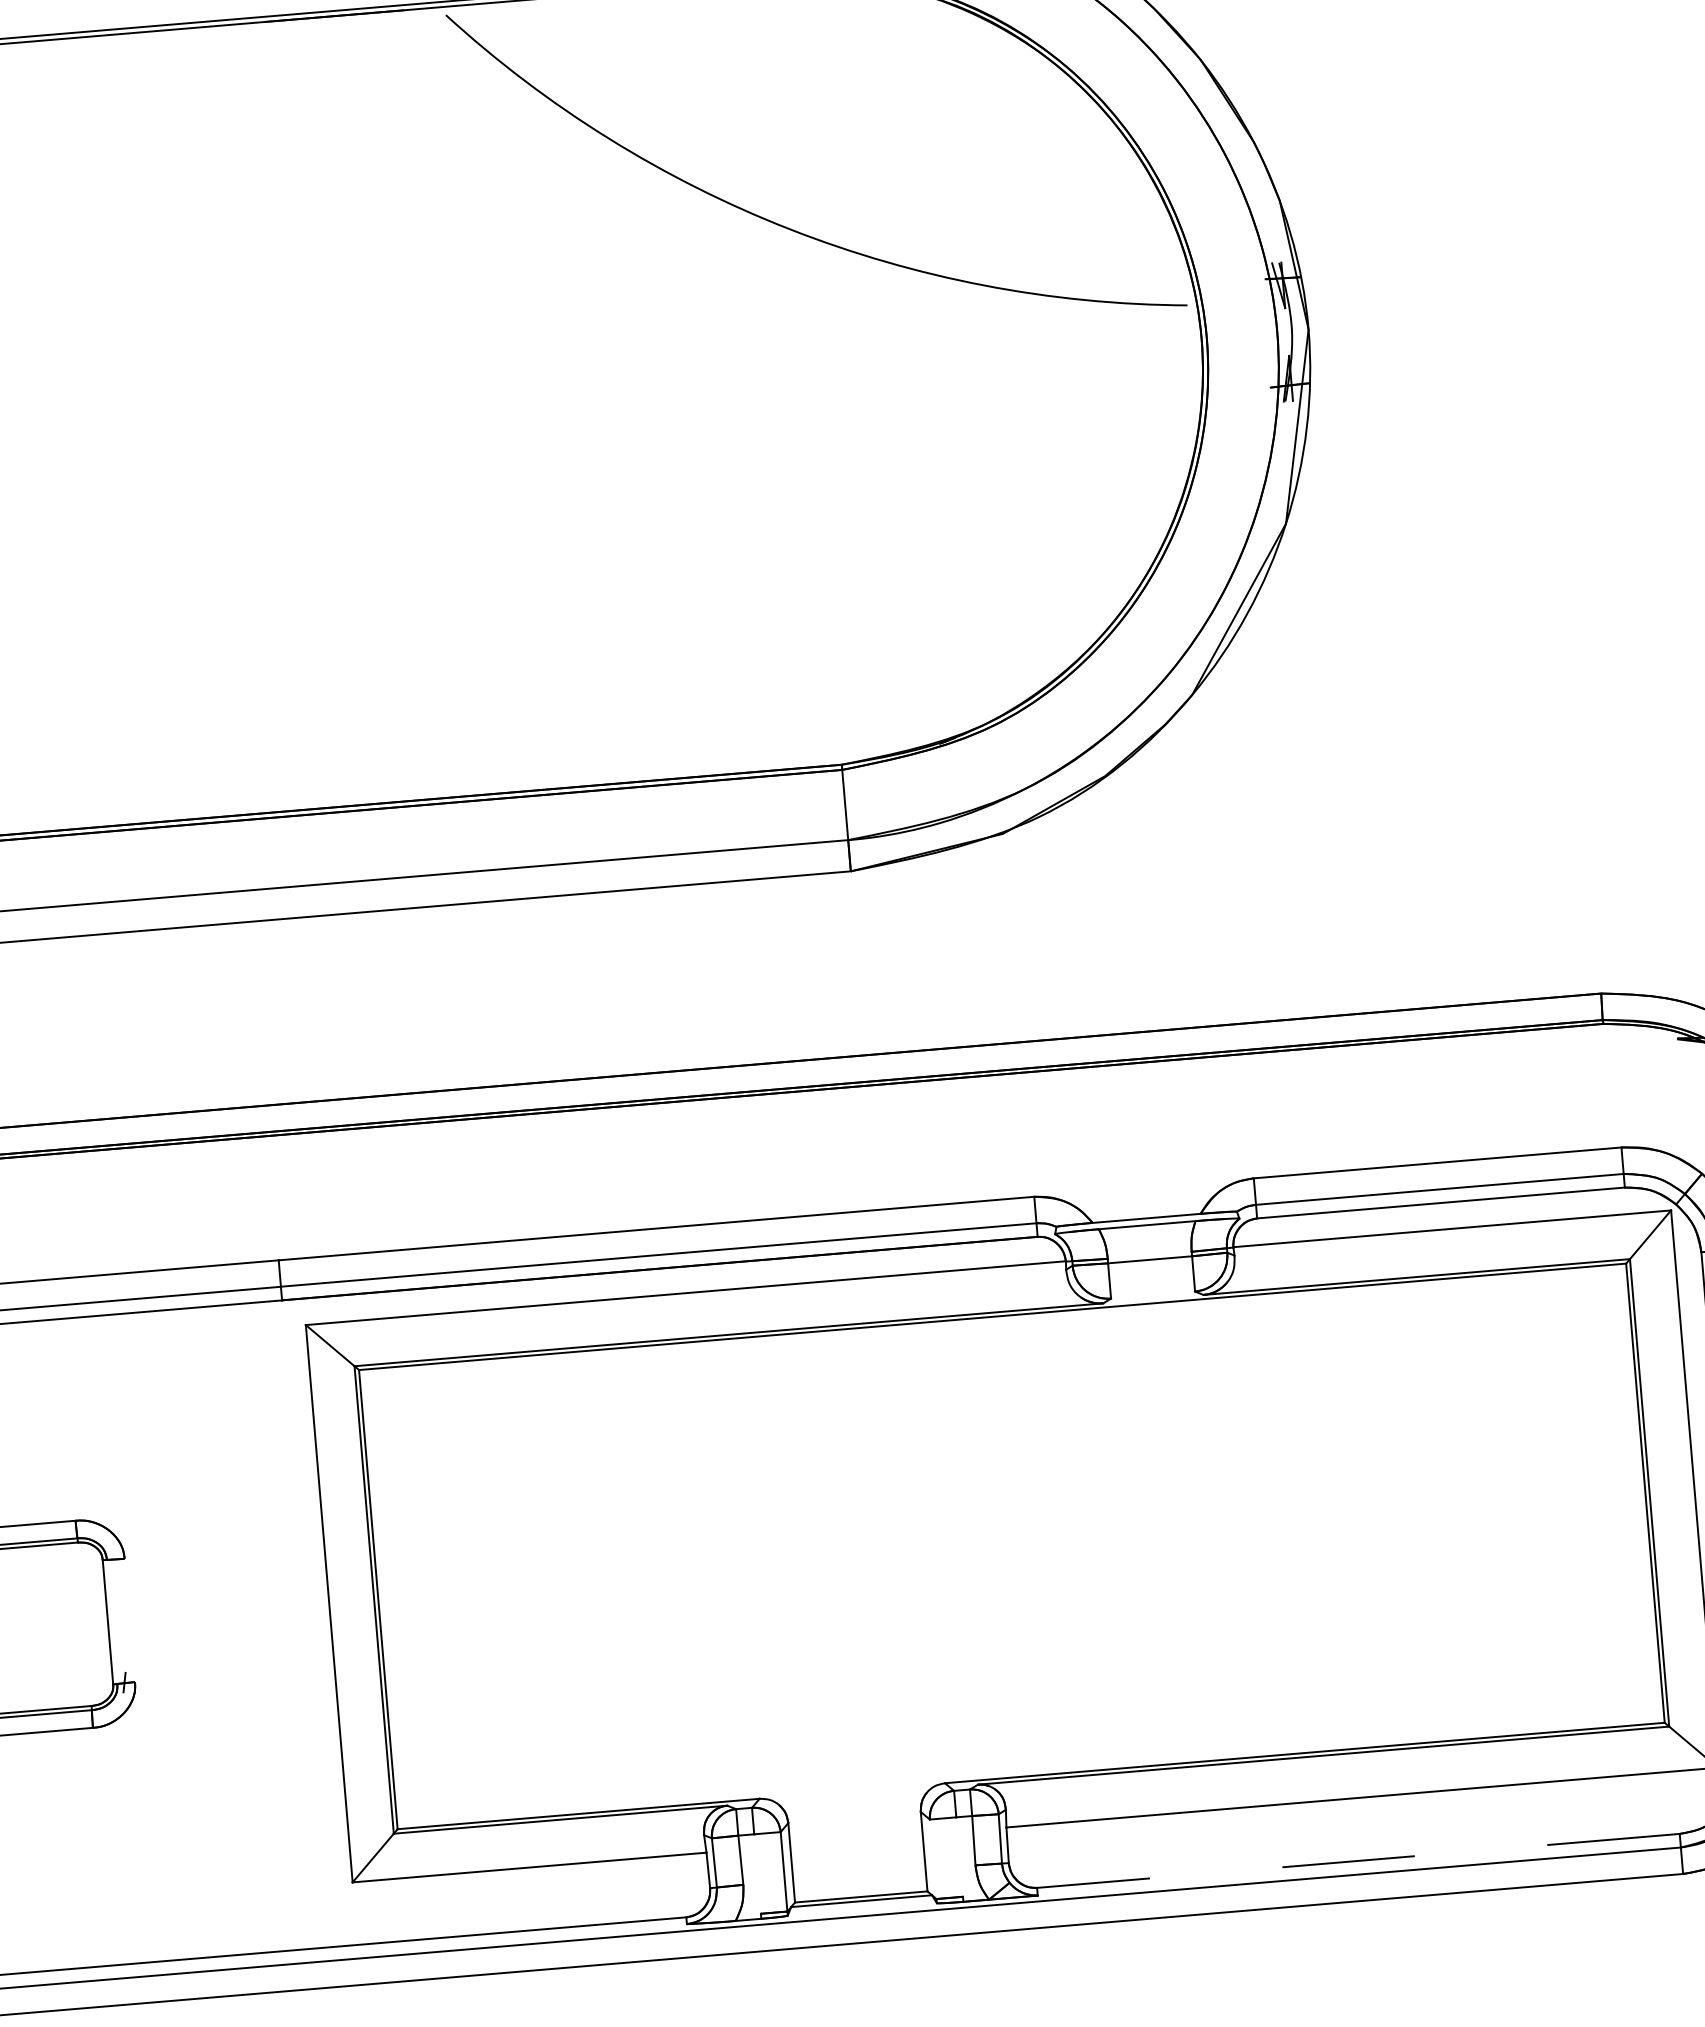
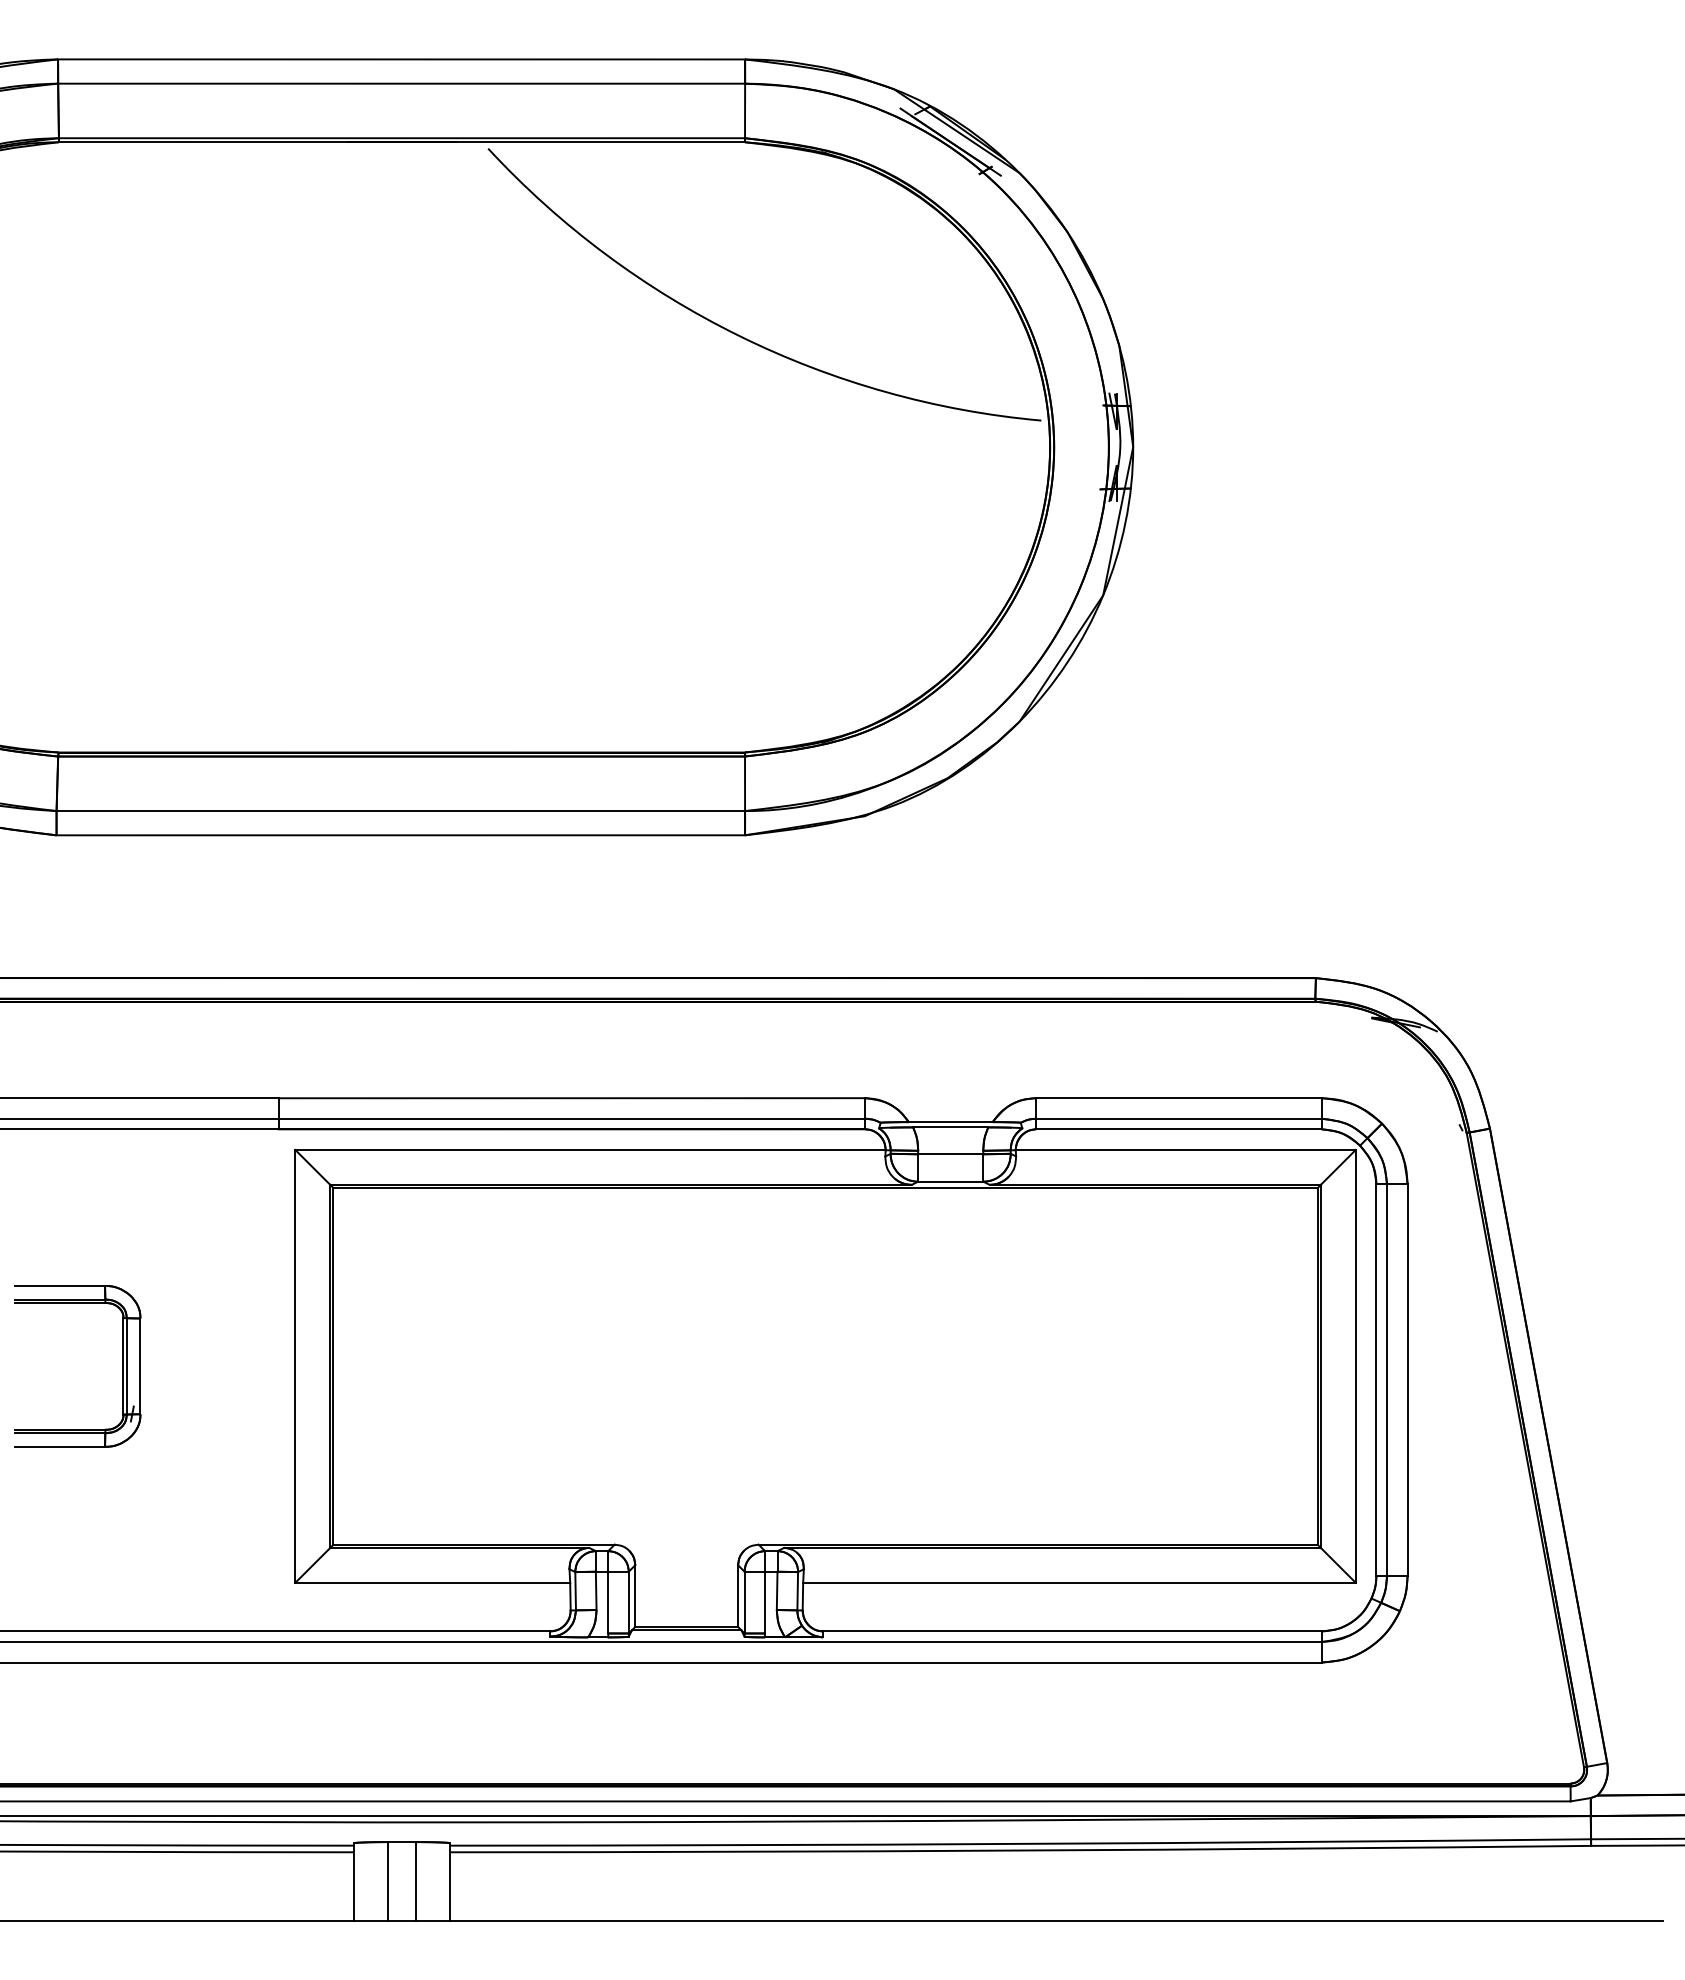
line: (1152, 1294) -> (950, 1181), added
line: (129, 1620) -> (140, 1366), added
line: (111, 1622) -> (126, 1366), added
line: (960, 1856) -> (765, 1602), added
line: (933, 1859) -> (744, 1602), added
line: (1358, 1861) -> (1072, 1631), dashed -> solid
line: (757, 1873) -> (608, 1602), added

